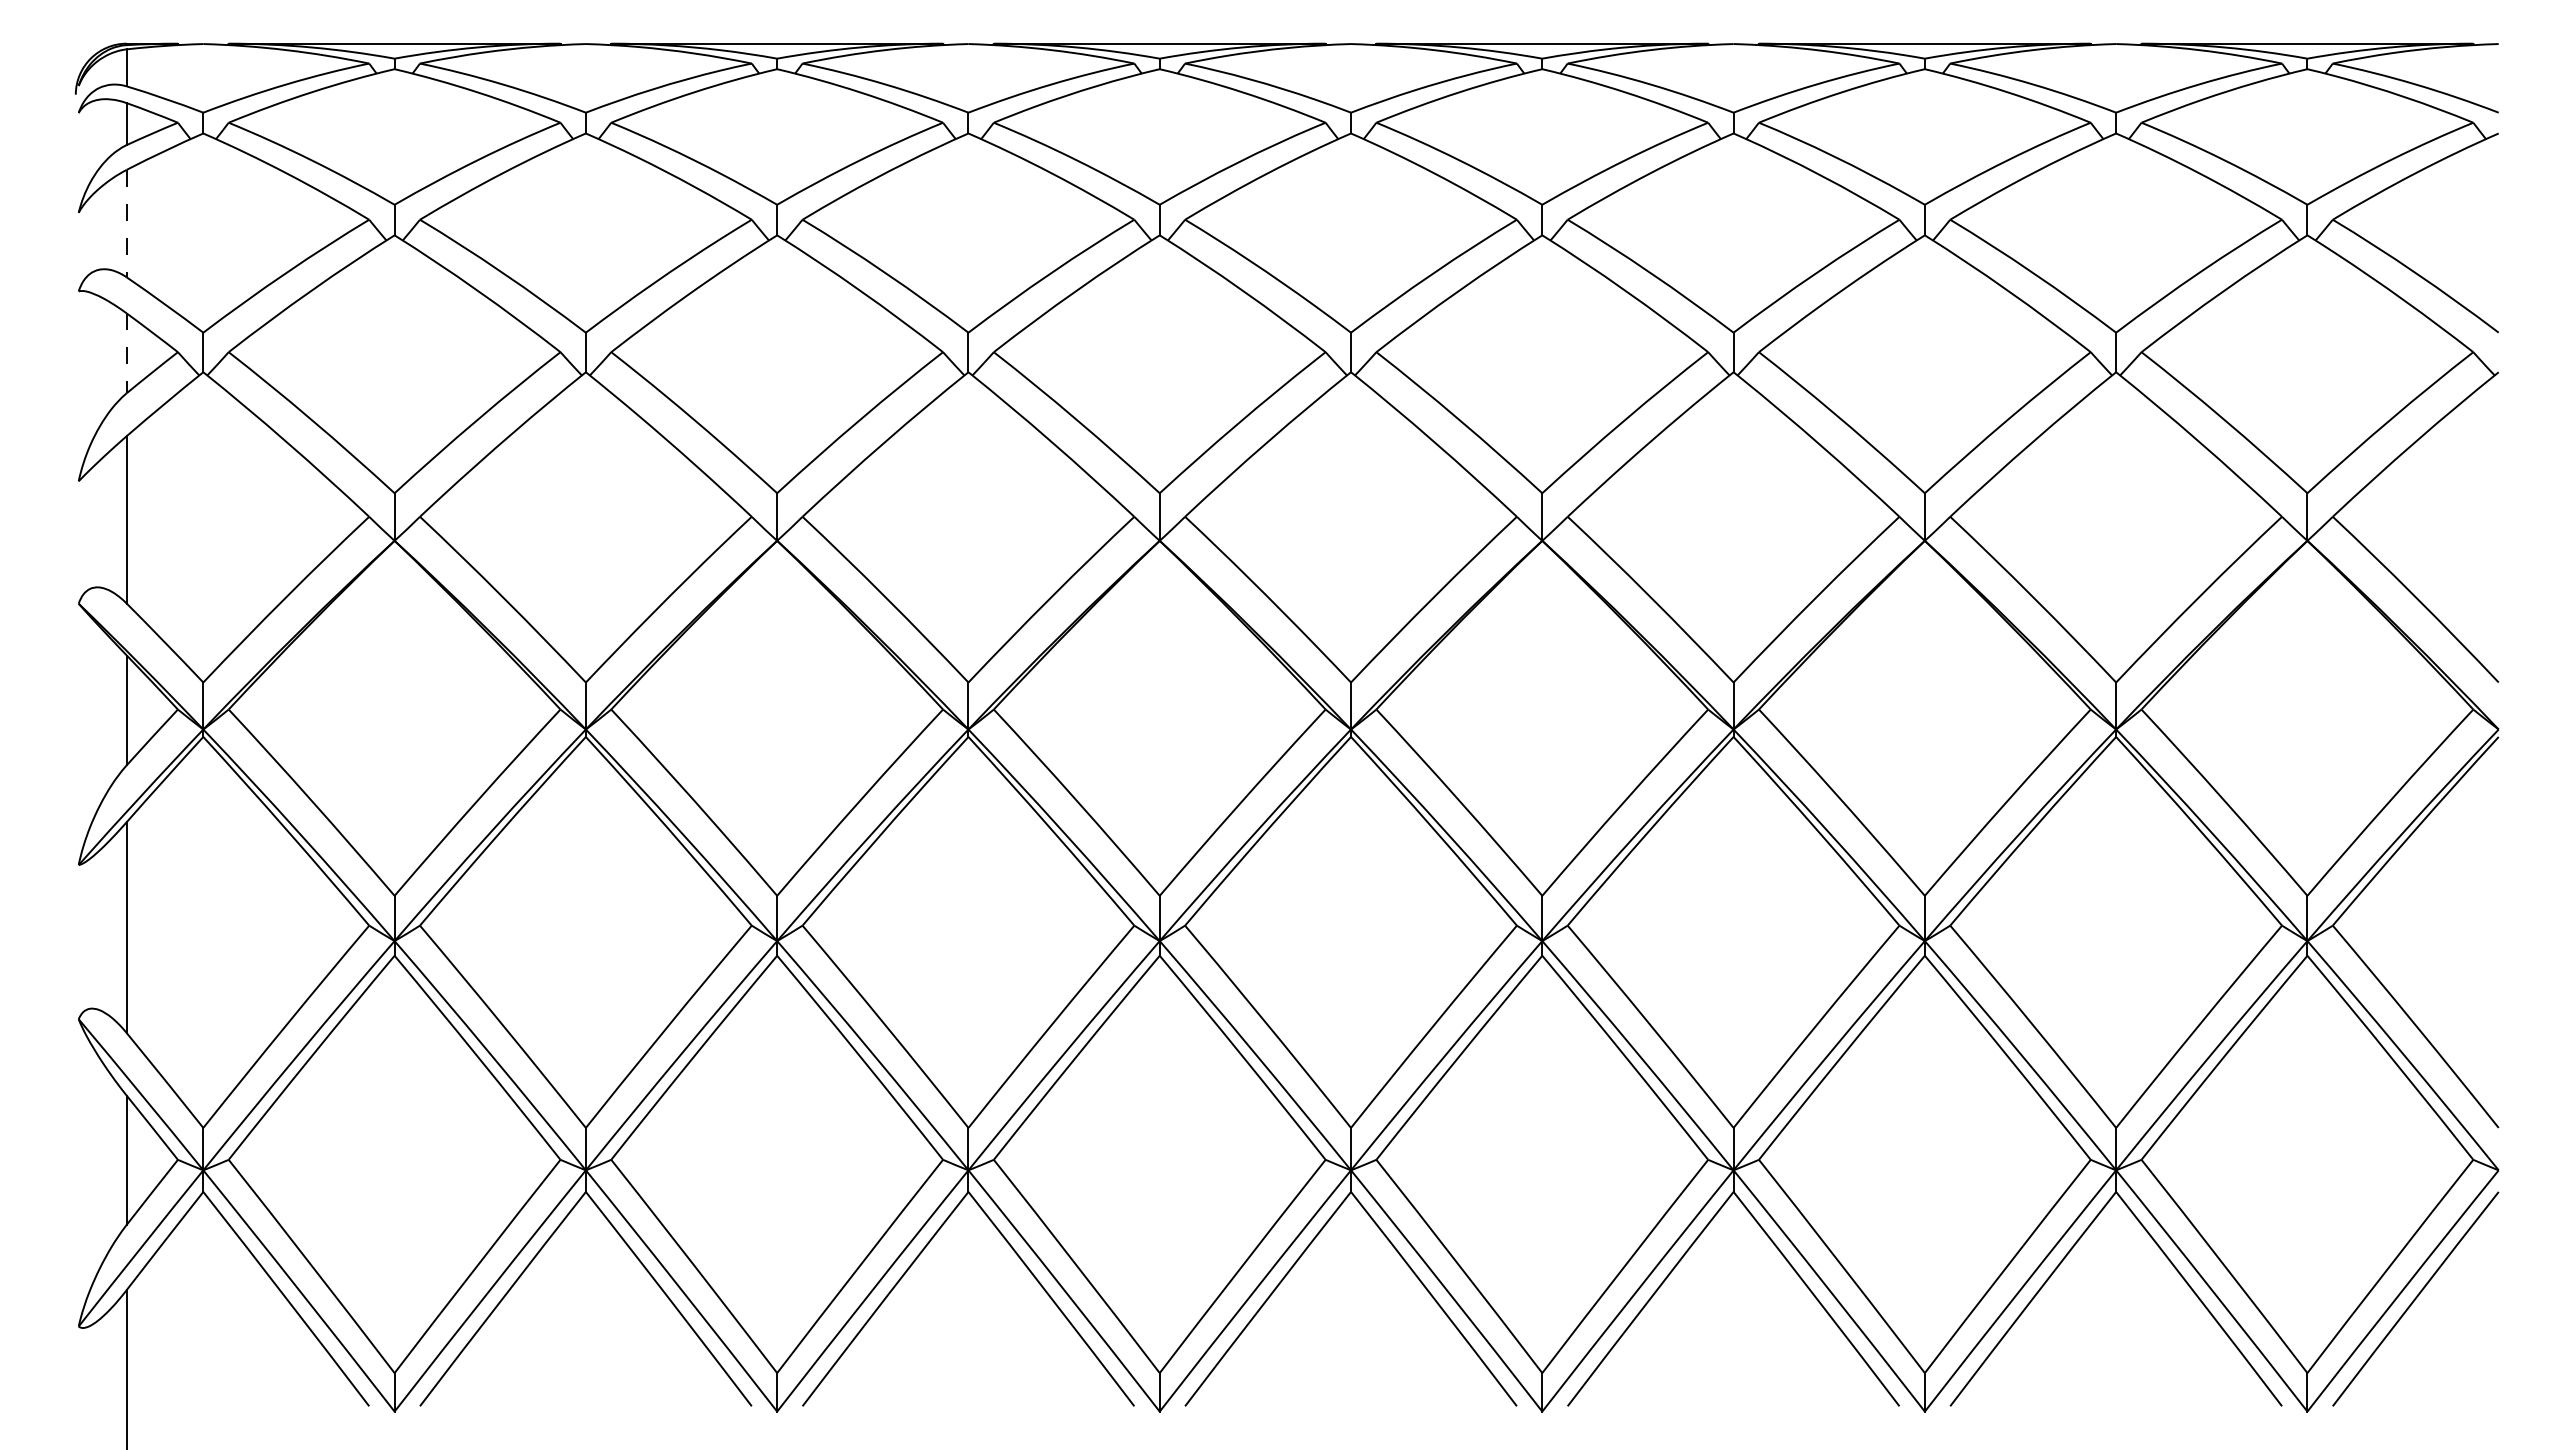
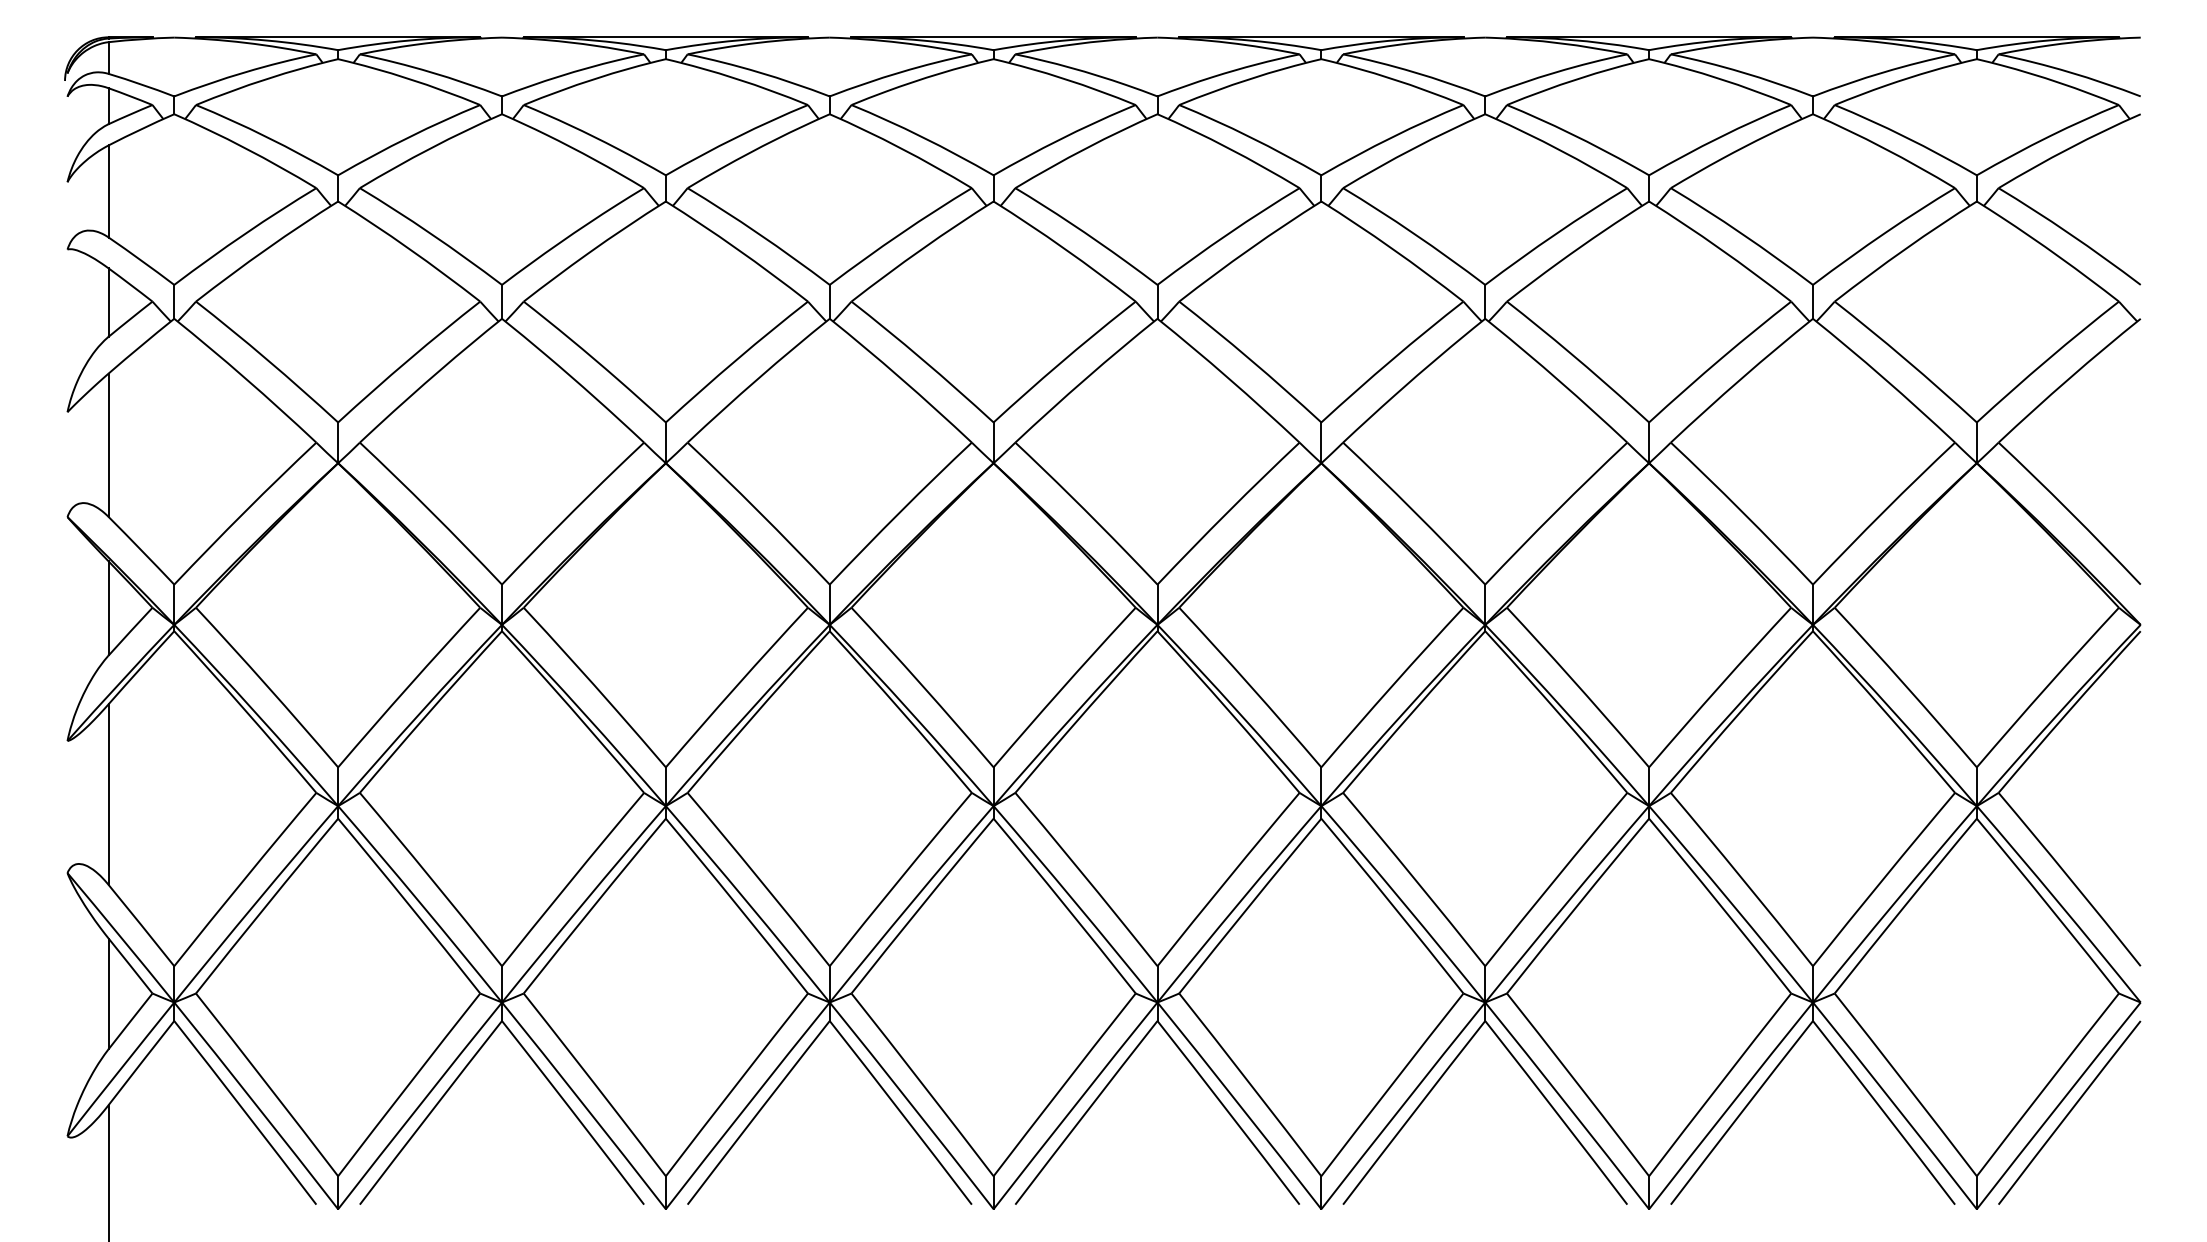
line: (126, 223) -> (108, 191), dashed -> solid
line: (126, 353) -> (108, 302), dashed -> solid

